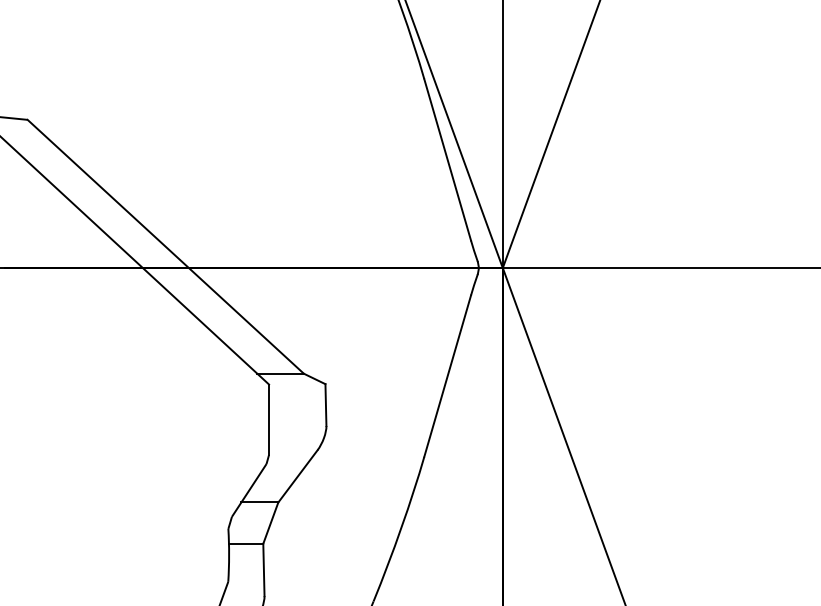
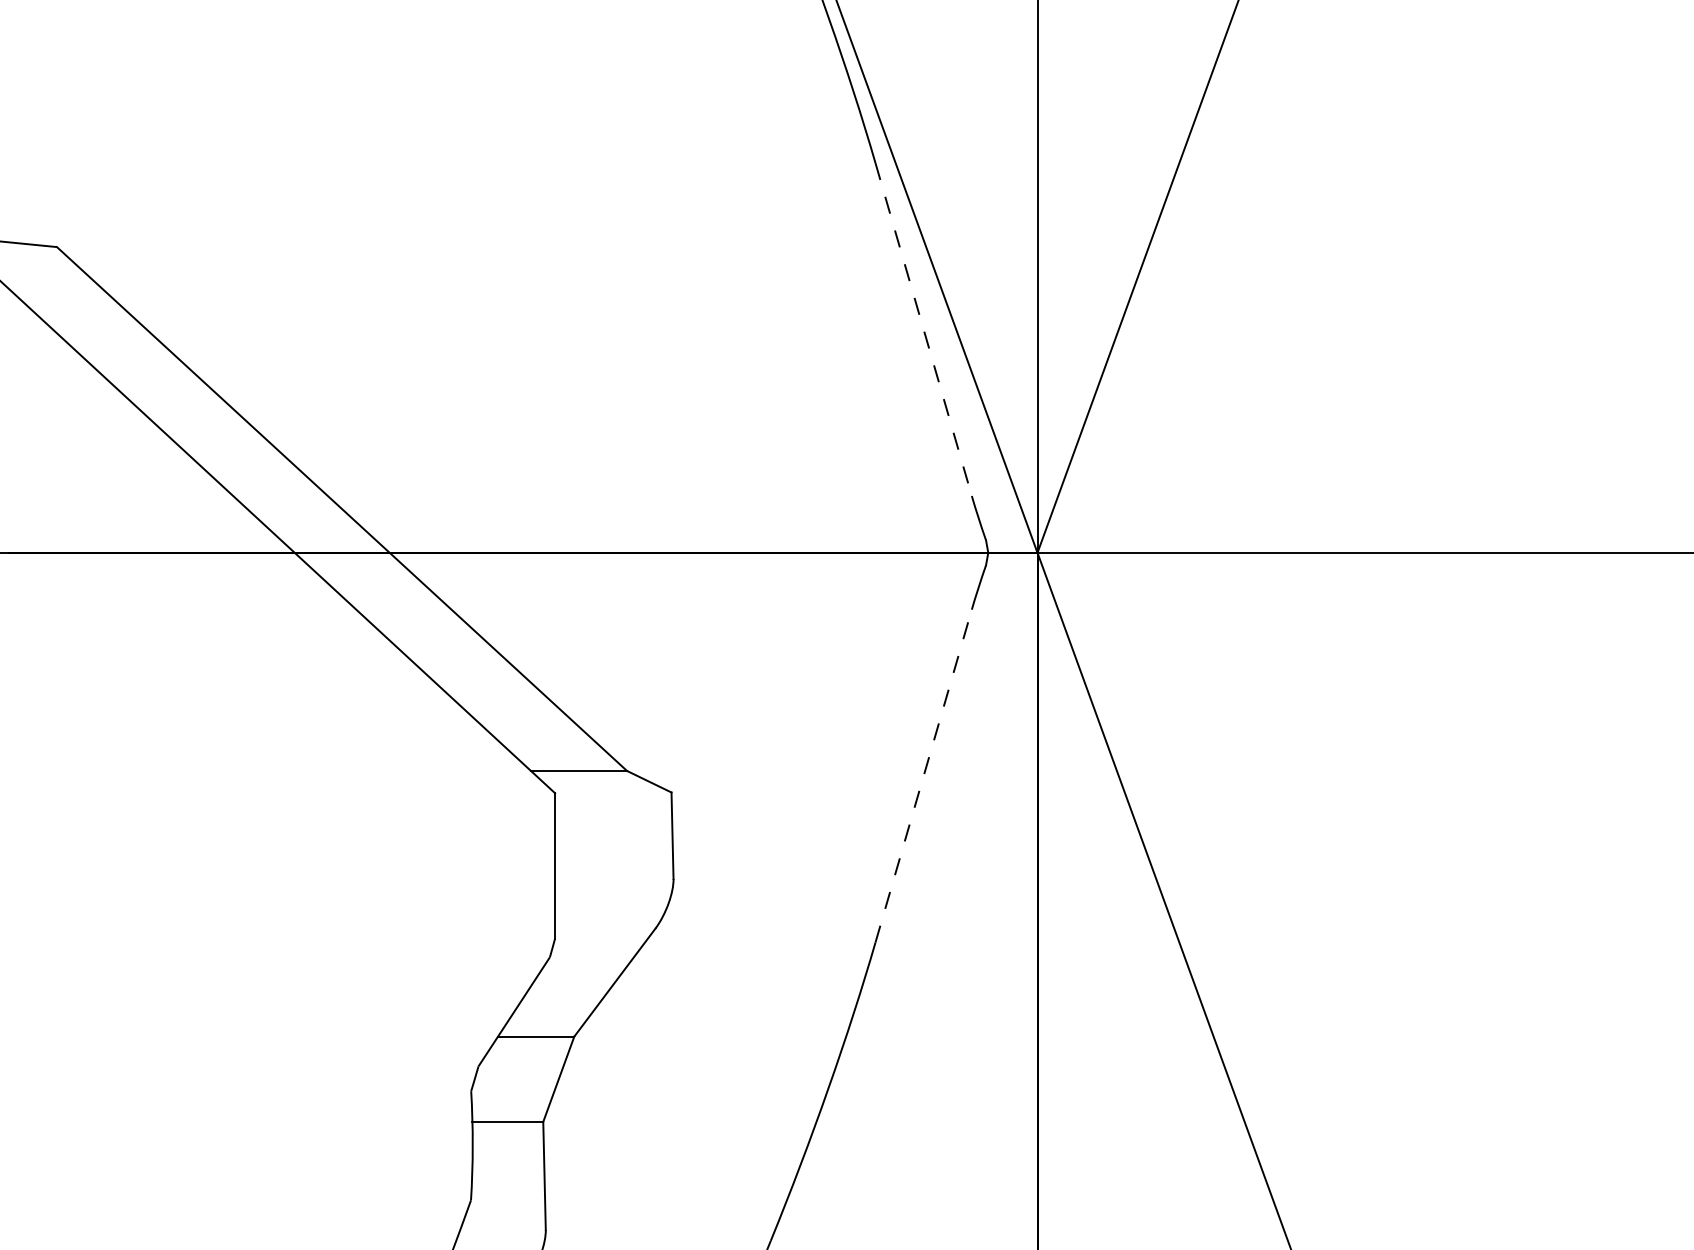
line: (447, 159) -> (923, 328), solid -> dashed
line: (447, 376) -> (923, 776), solid -> dashed

